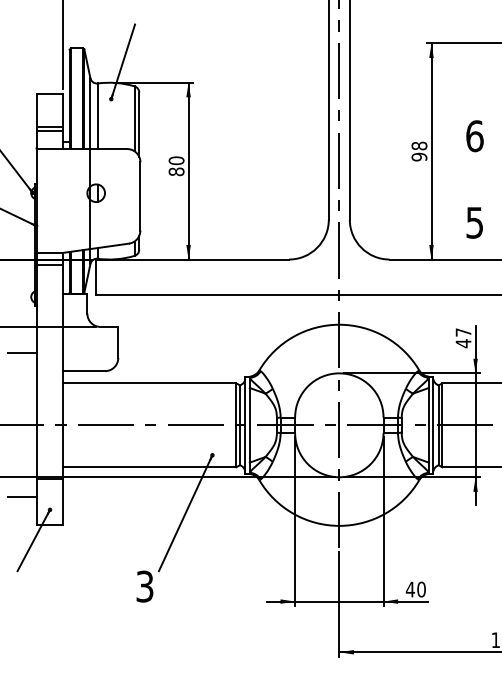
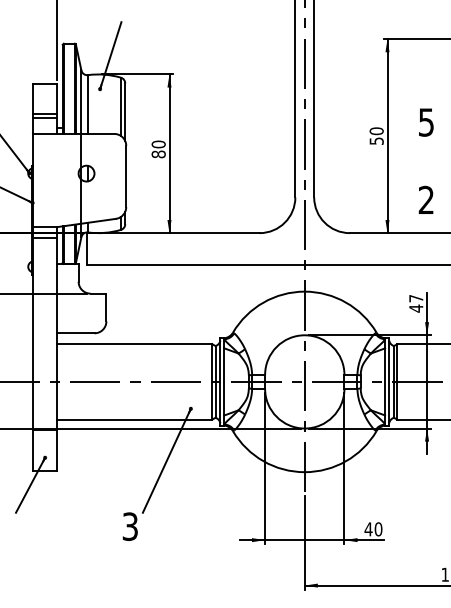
text: (474, 136) -> (426, 122), 6 -> 5
text: (419, 151) -> (376, 136), 98 -> 50
text: (474, 222) -> (426, 199), 5 -> 2
line: (21, 353) -> (19, 317), removed
line: (21, 497) -> (19, 446), removed

